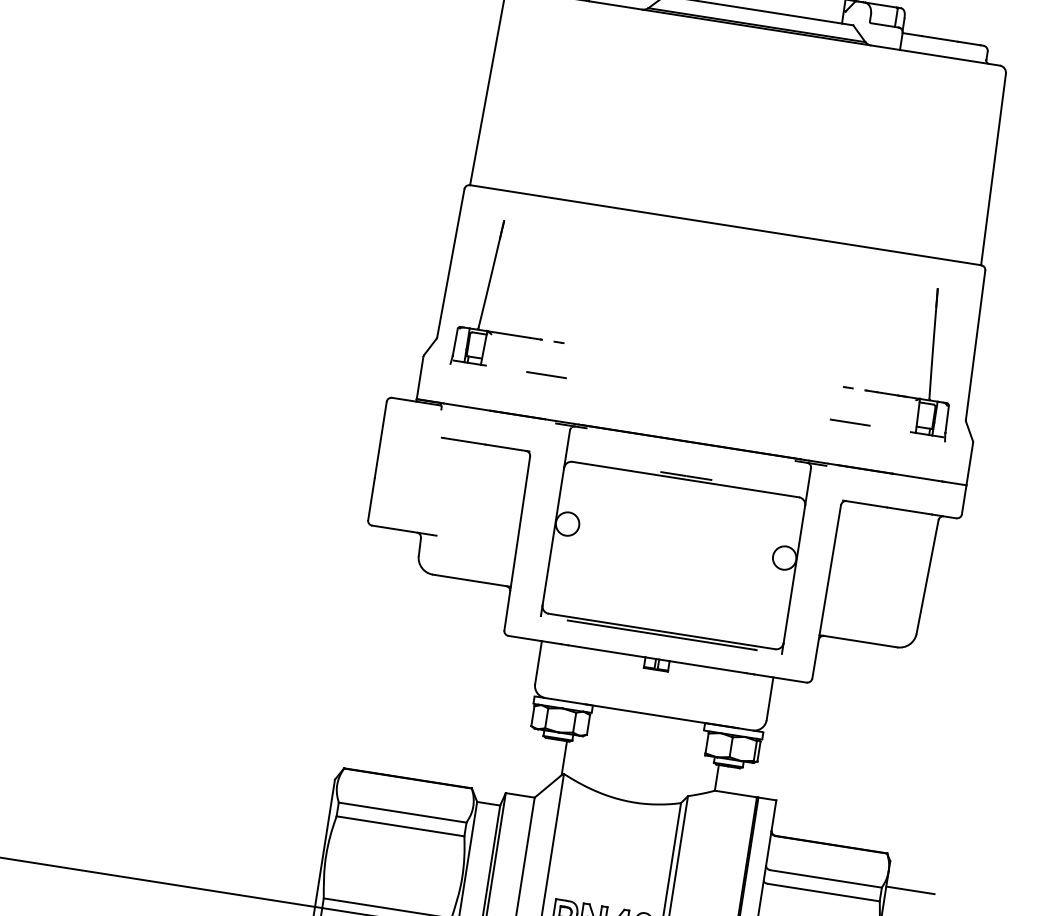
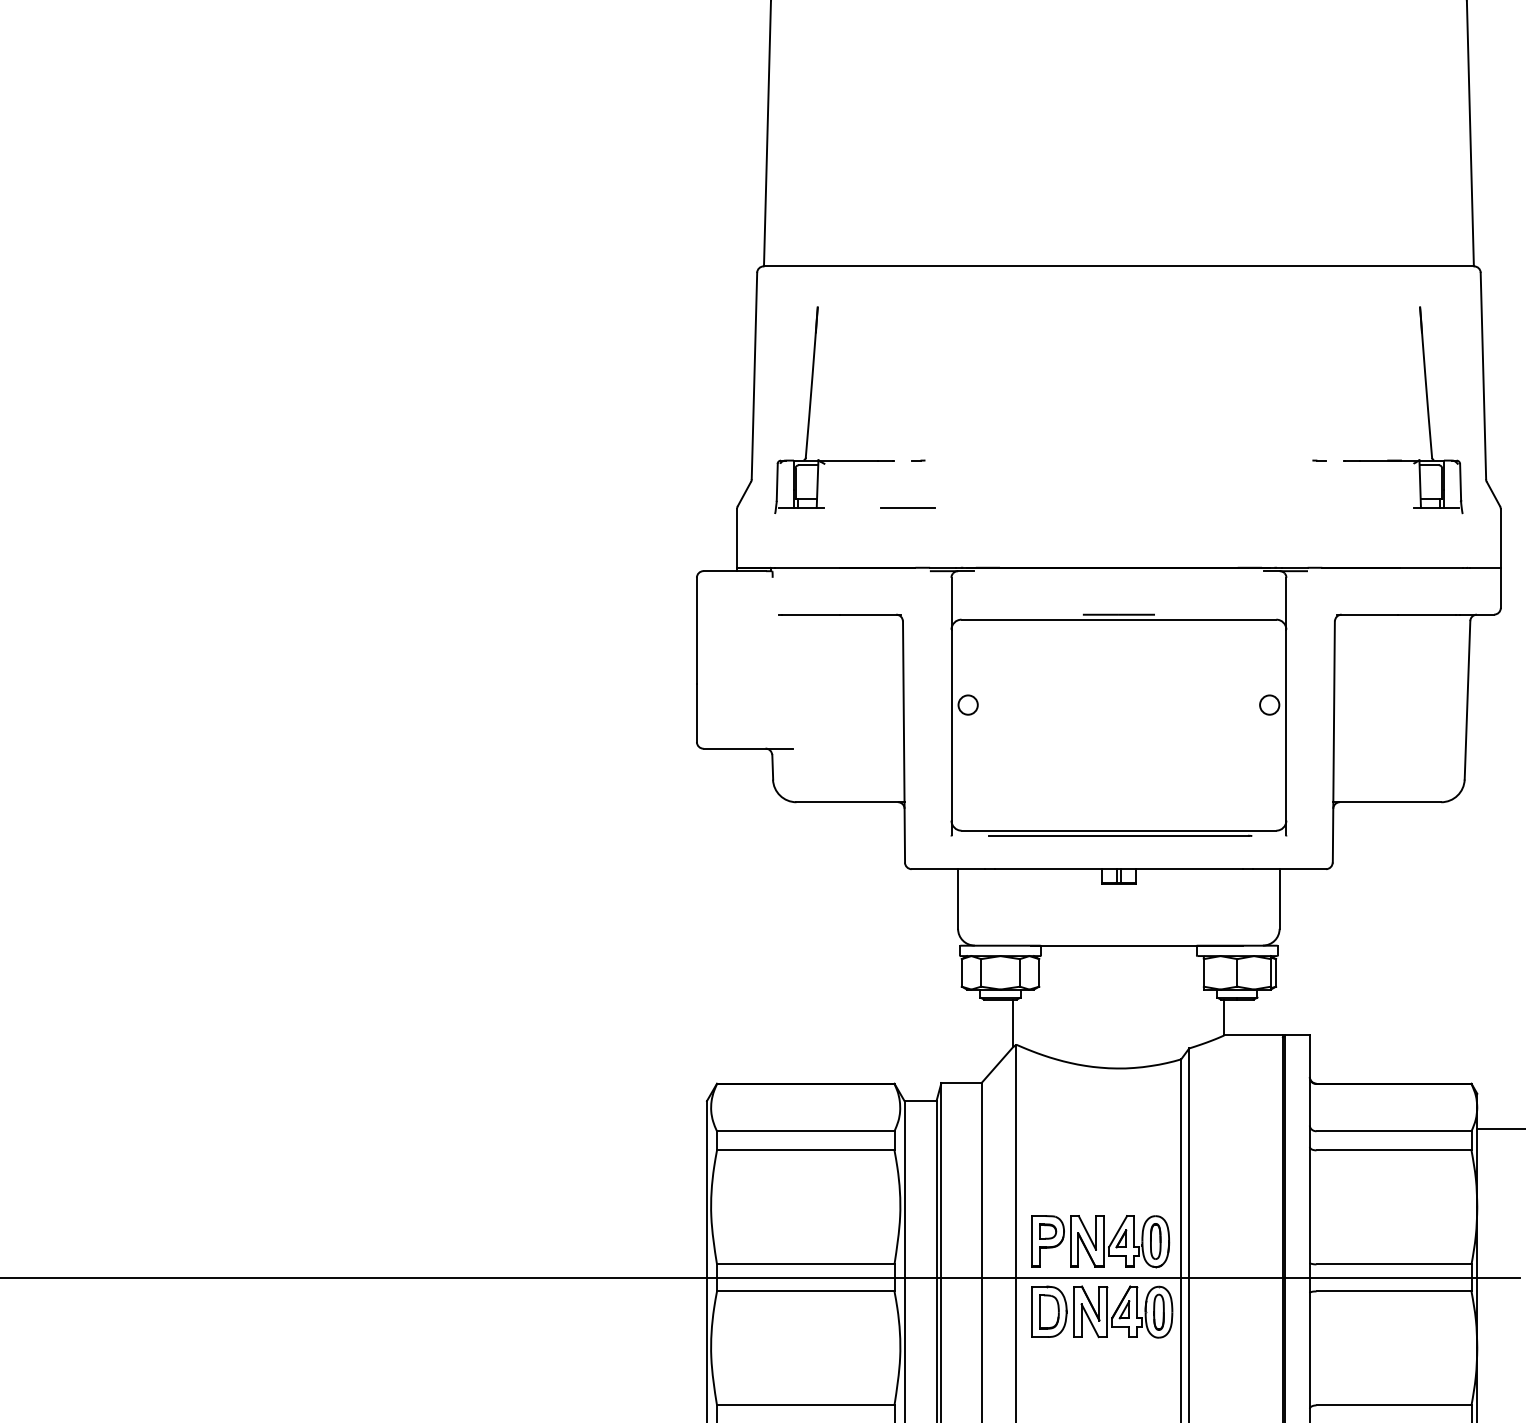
line: (849, 422) -> (1329, 507), removed
circle: (567, 524) -> (968, 705), size x0.6
circle: (784, 558) -> (1269, 705), size x0.6

